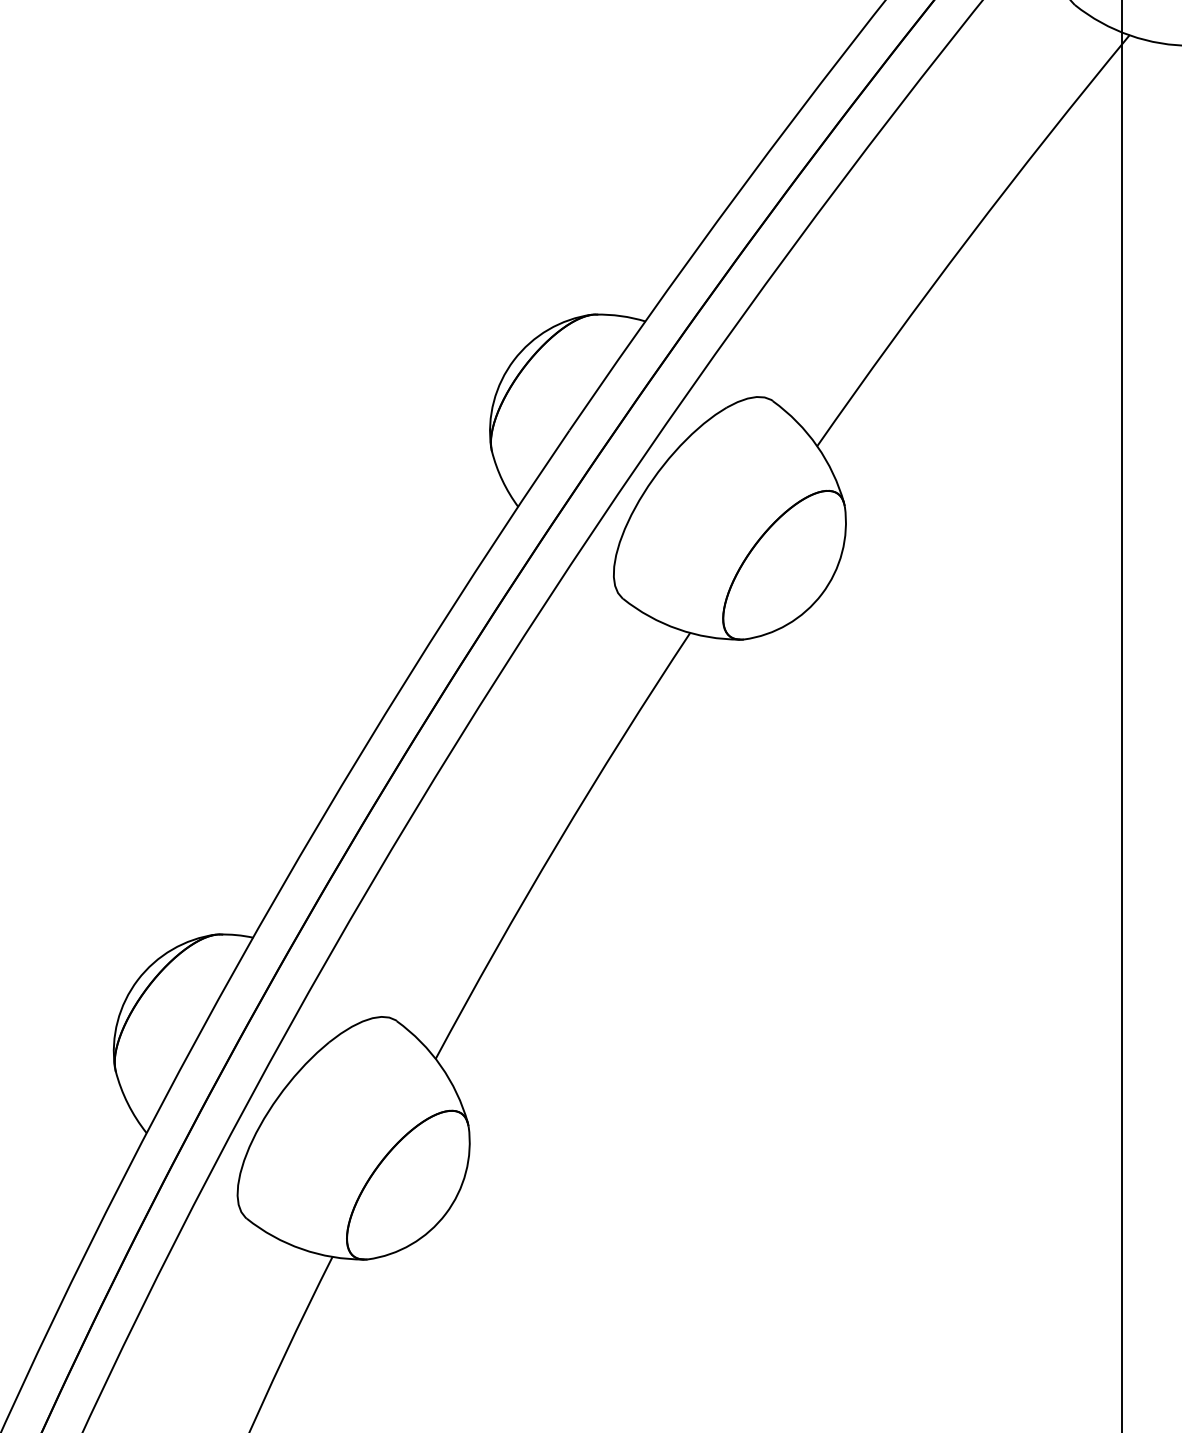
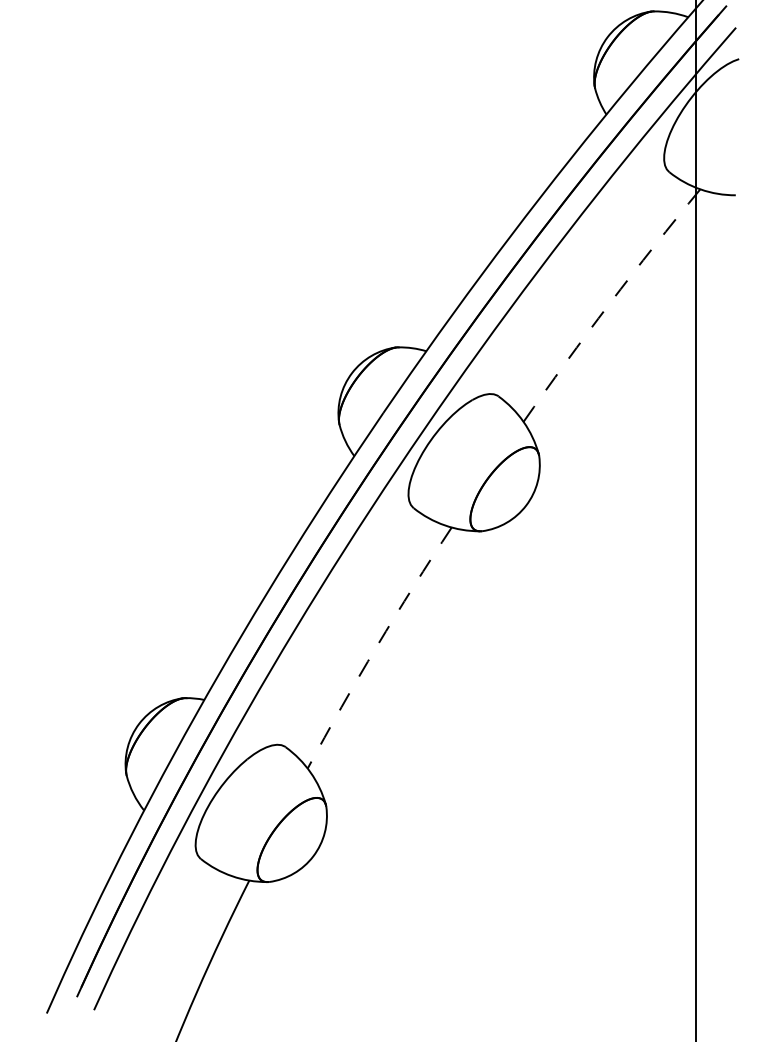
arc: (969, 237) -> (609, 303), solid -> dashed
arc: (557, 843) -> (376, 646), solid -> dashed

